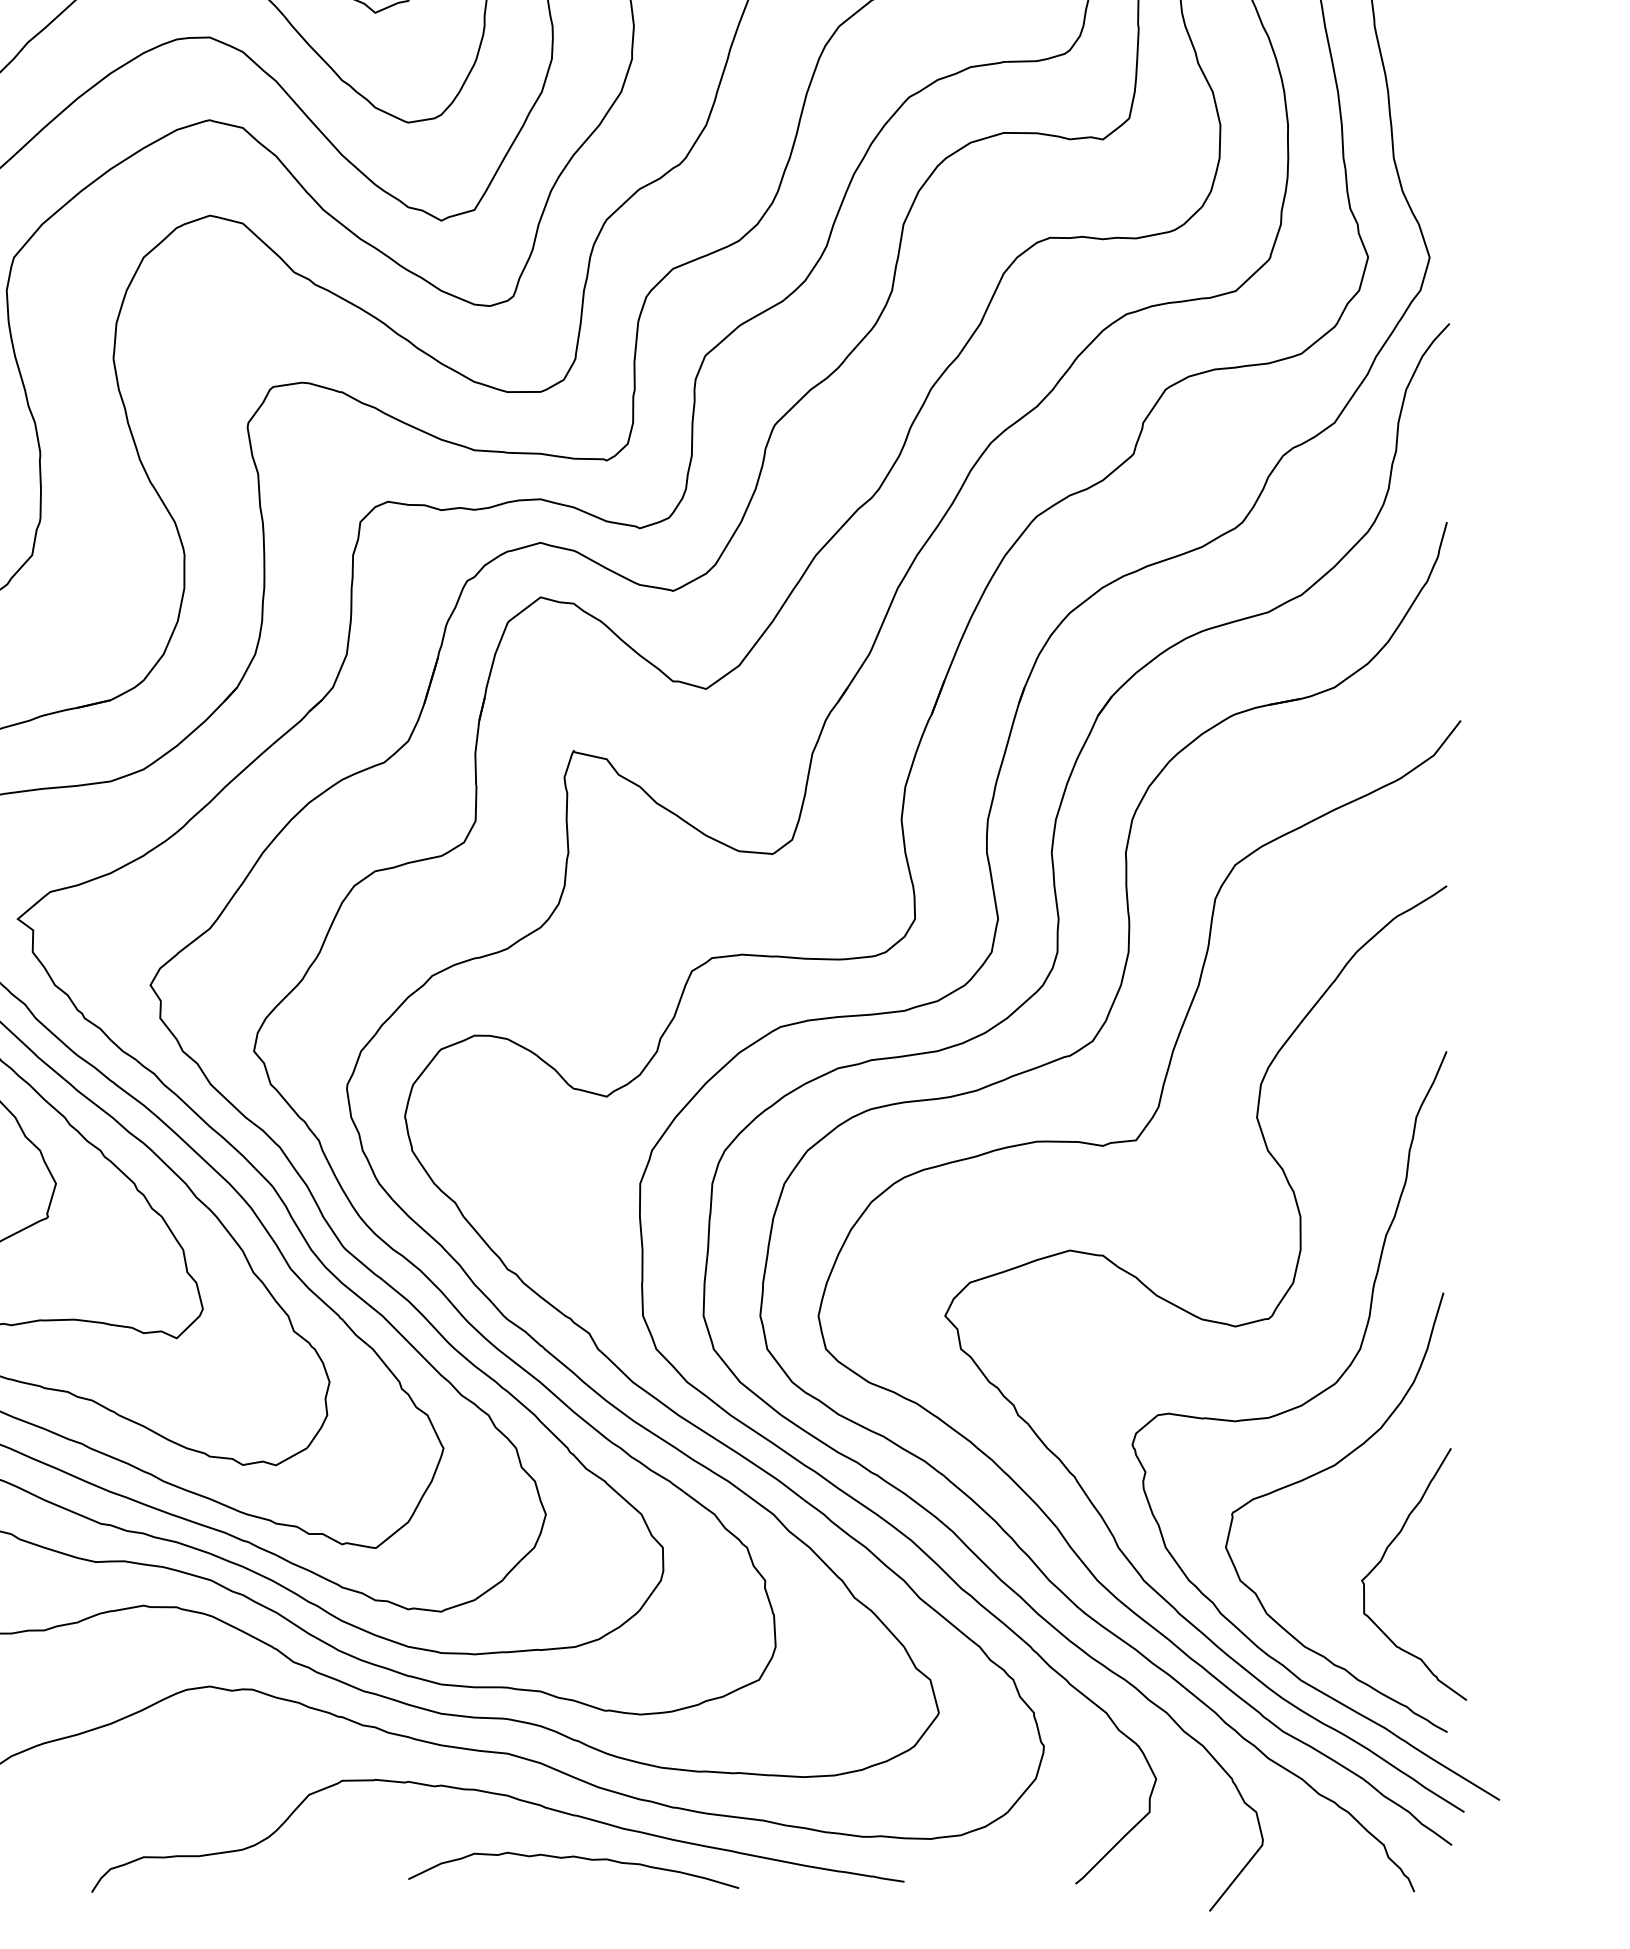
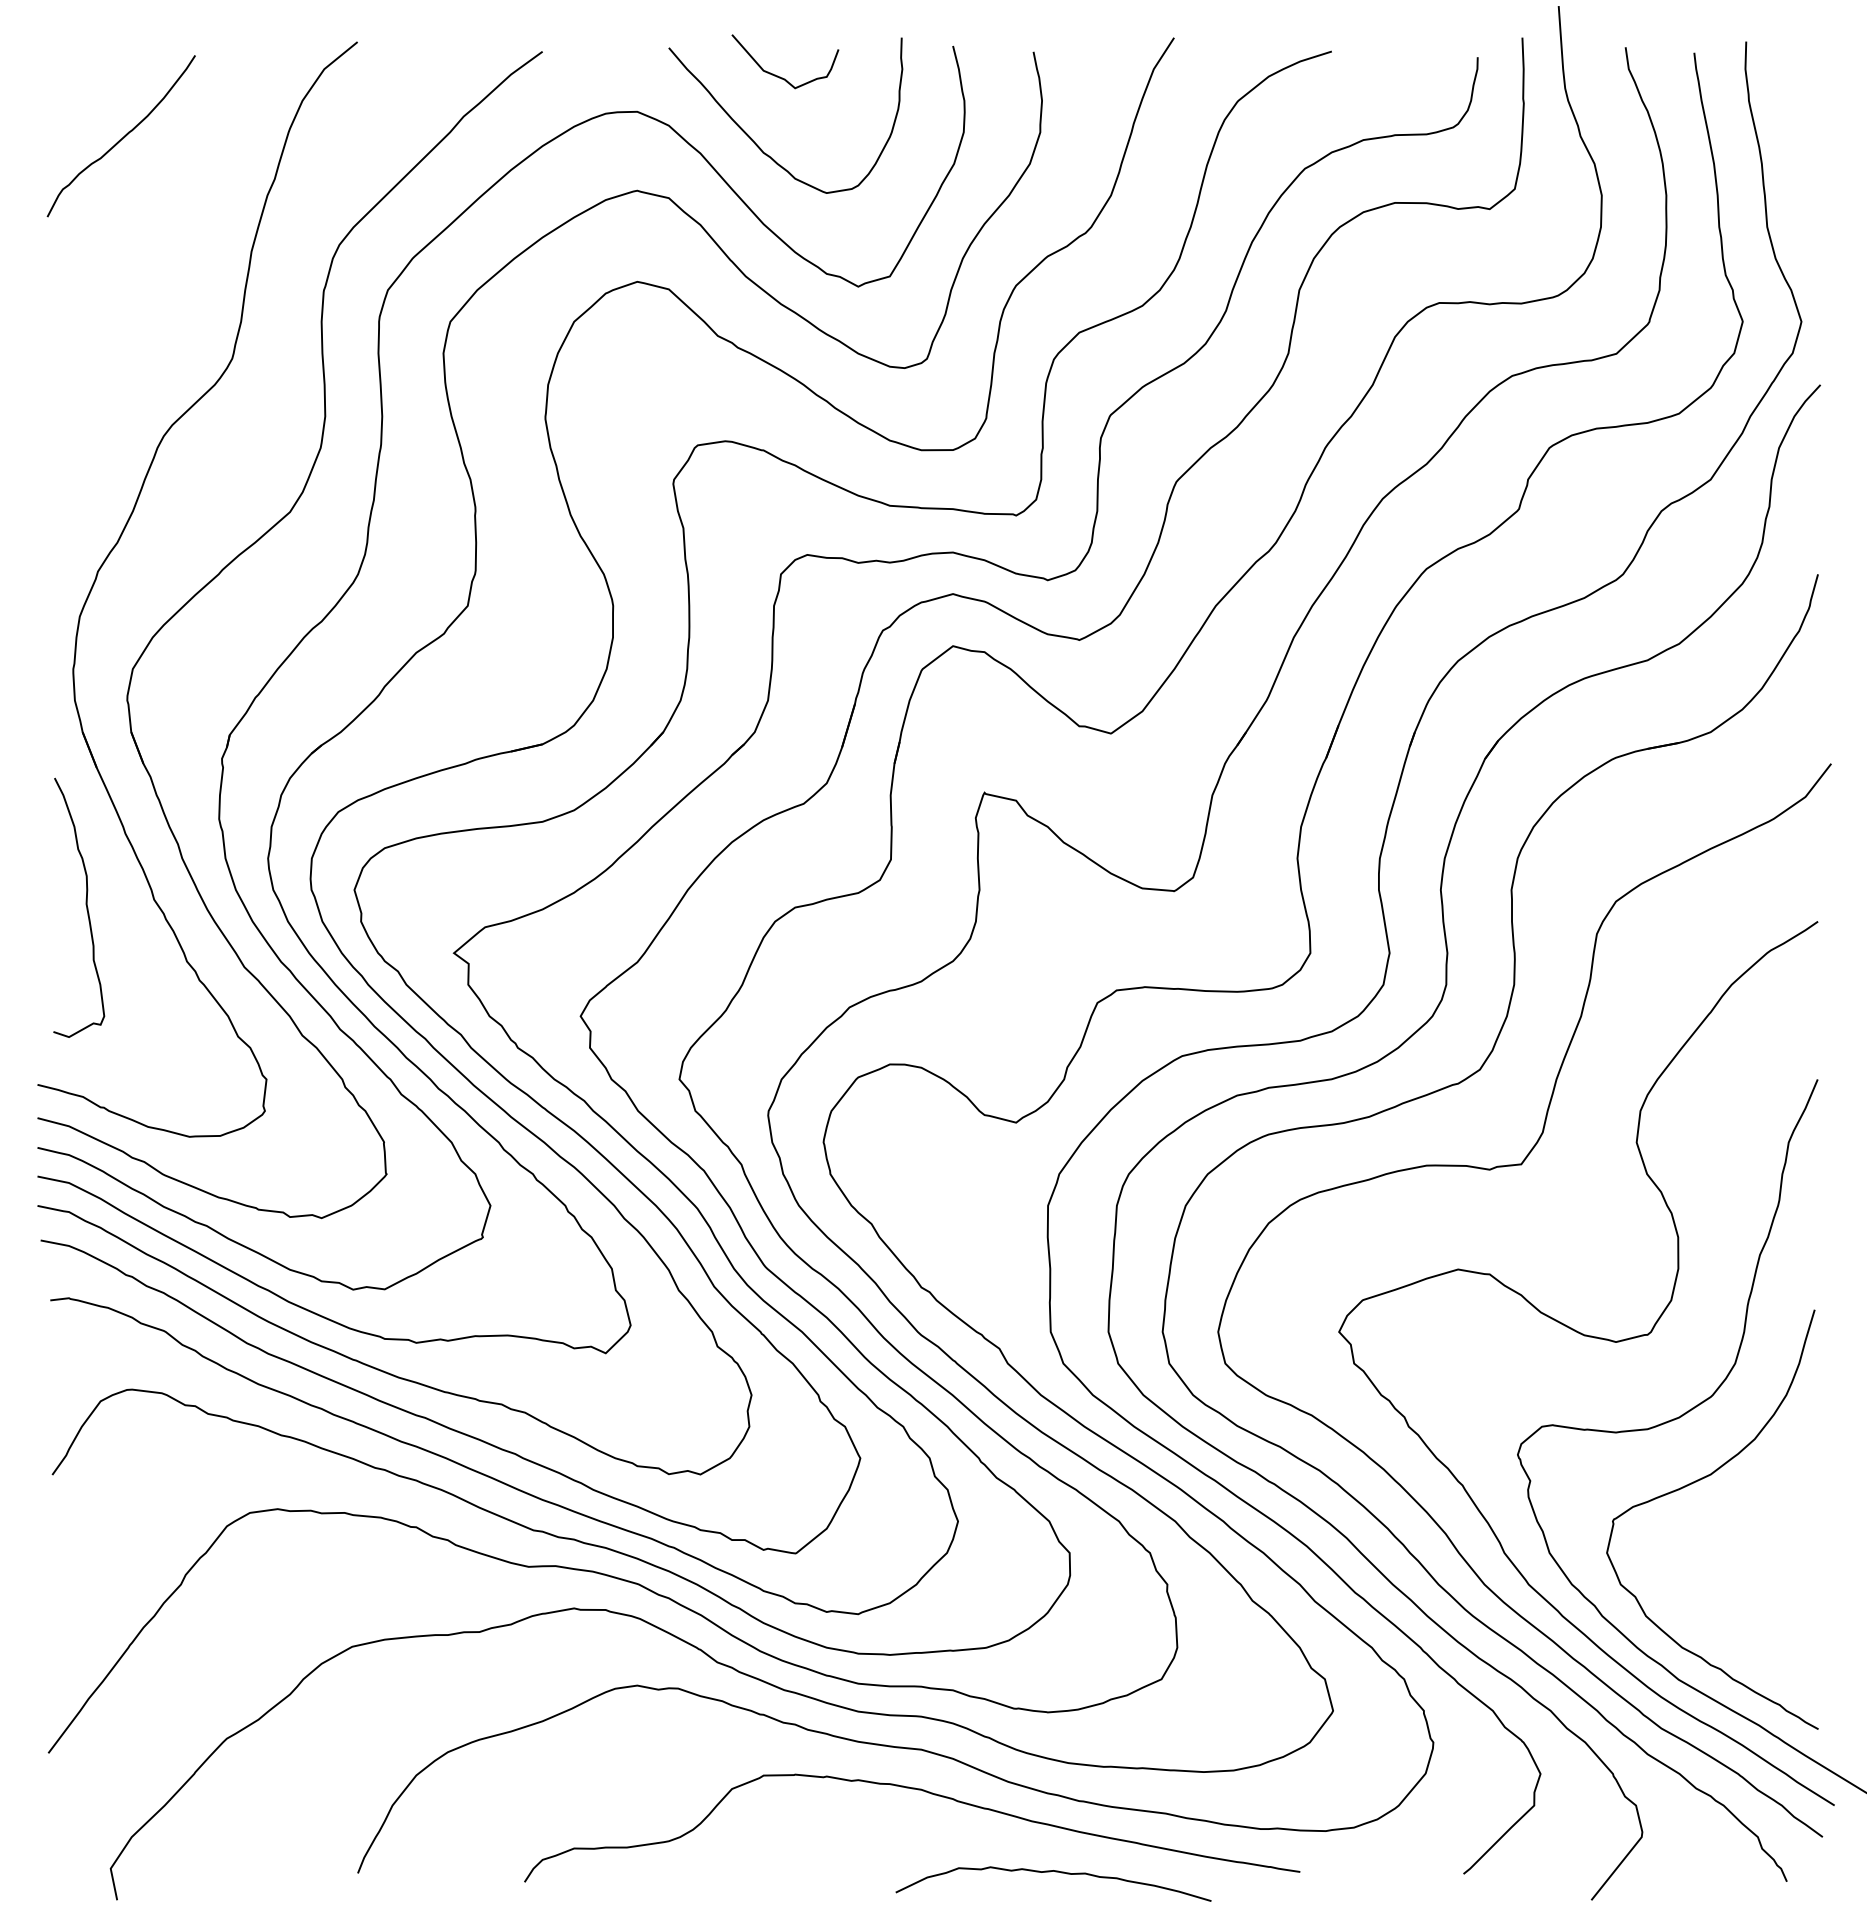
curve: (1382, 1559) -> (1756, 1564), removed
curve: (575, 1858) -> (1055, 1872), moved

